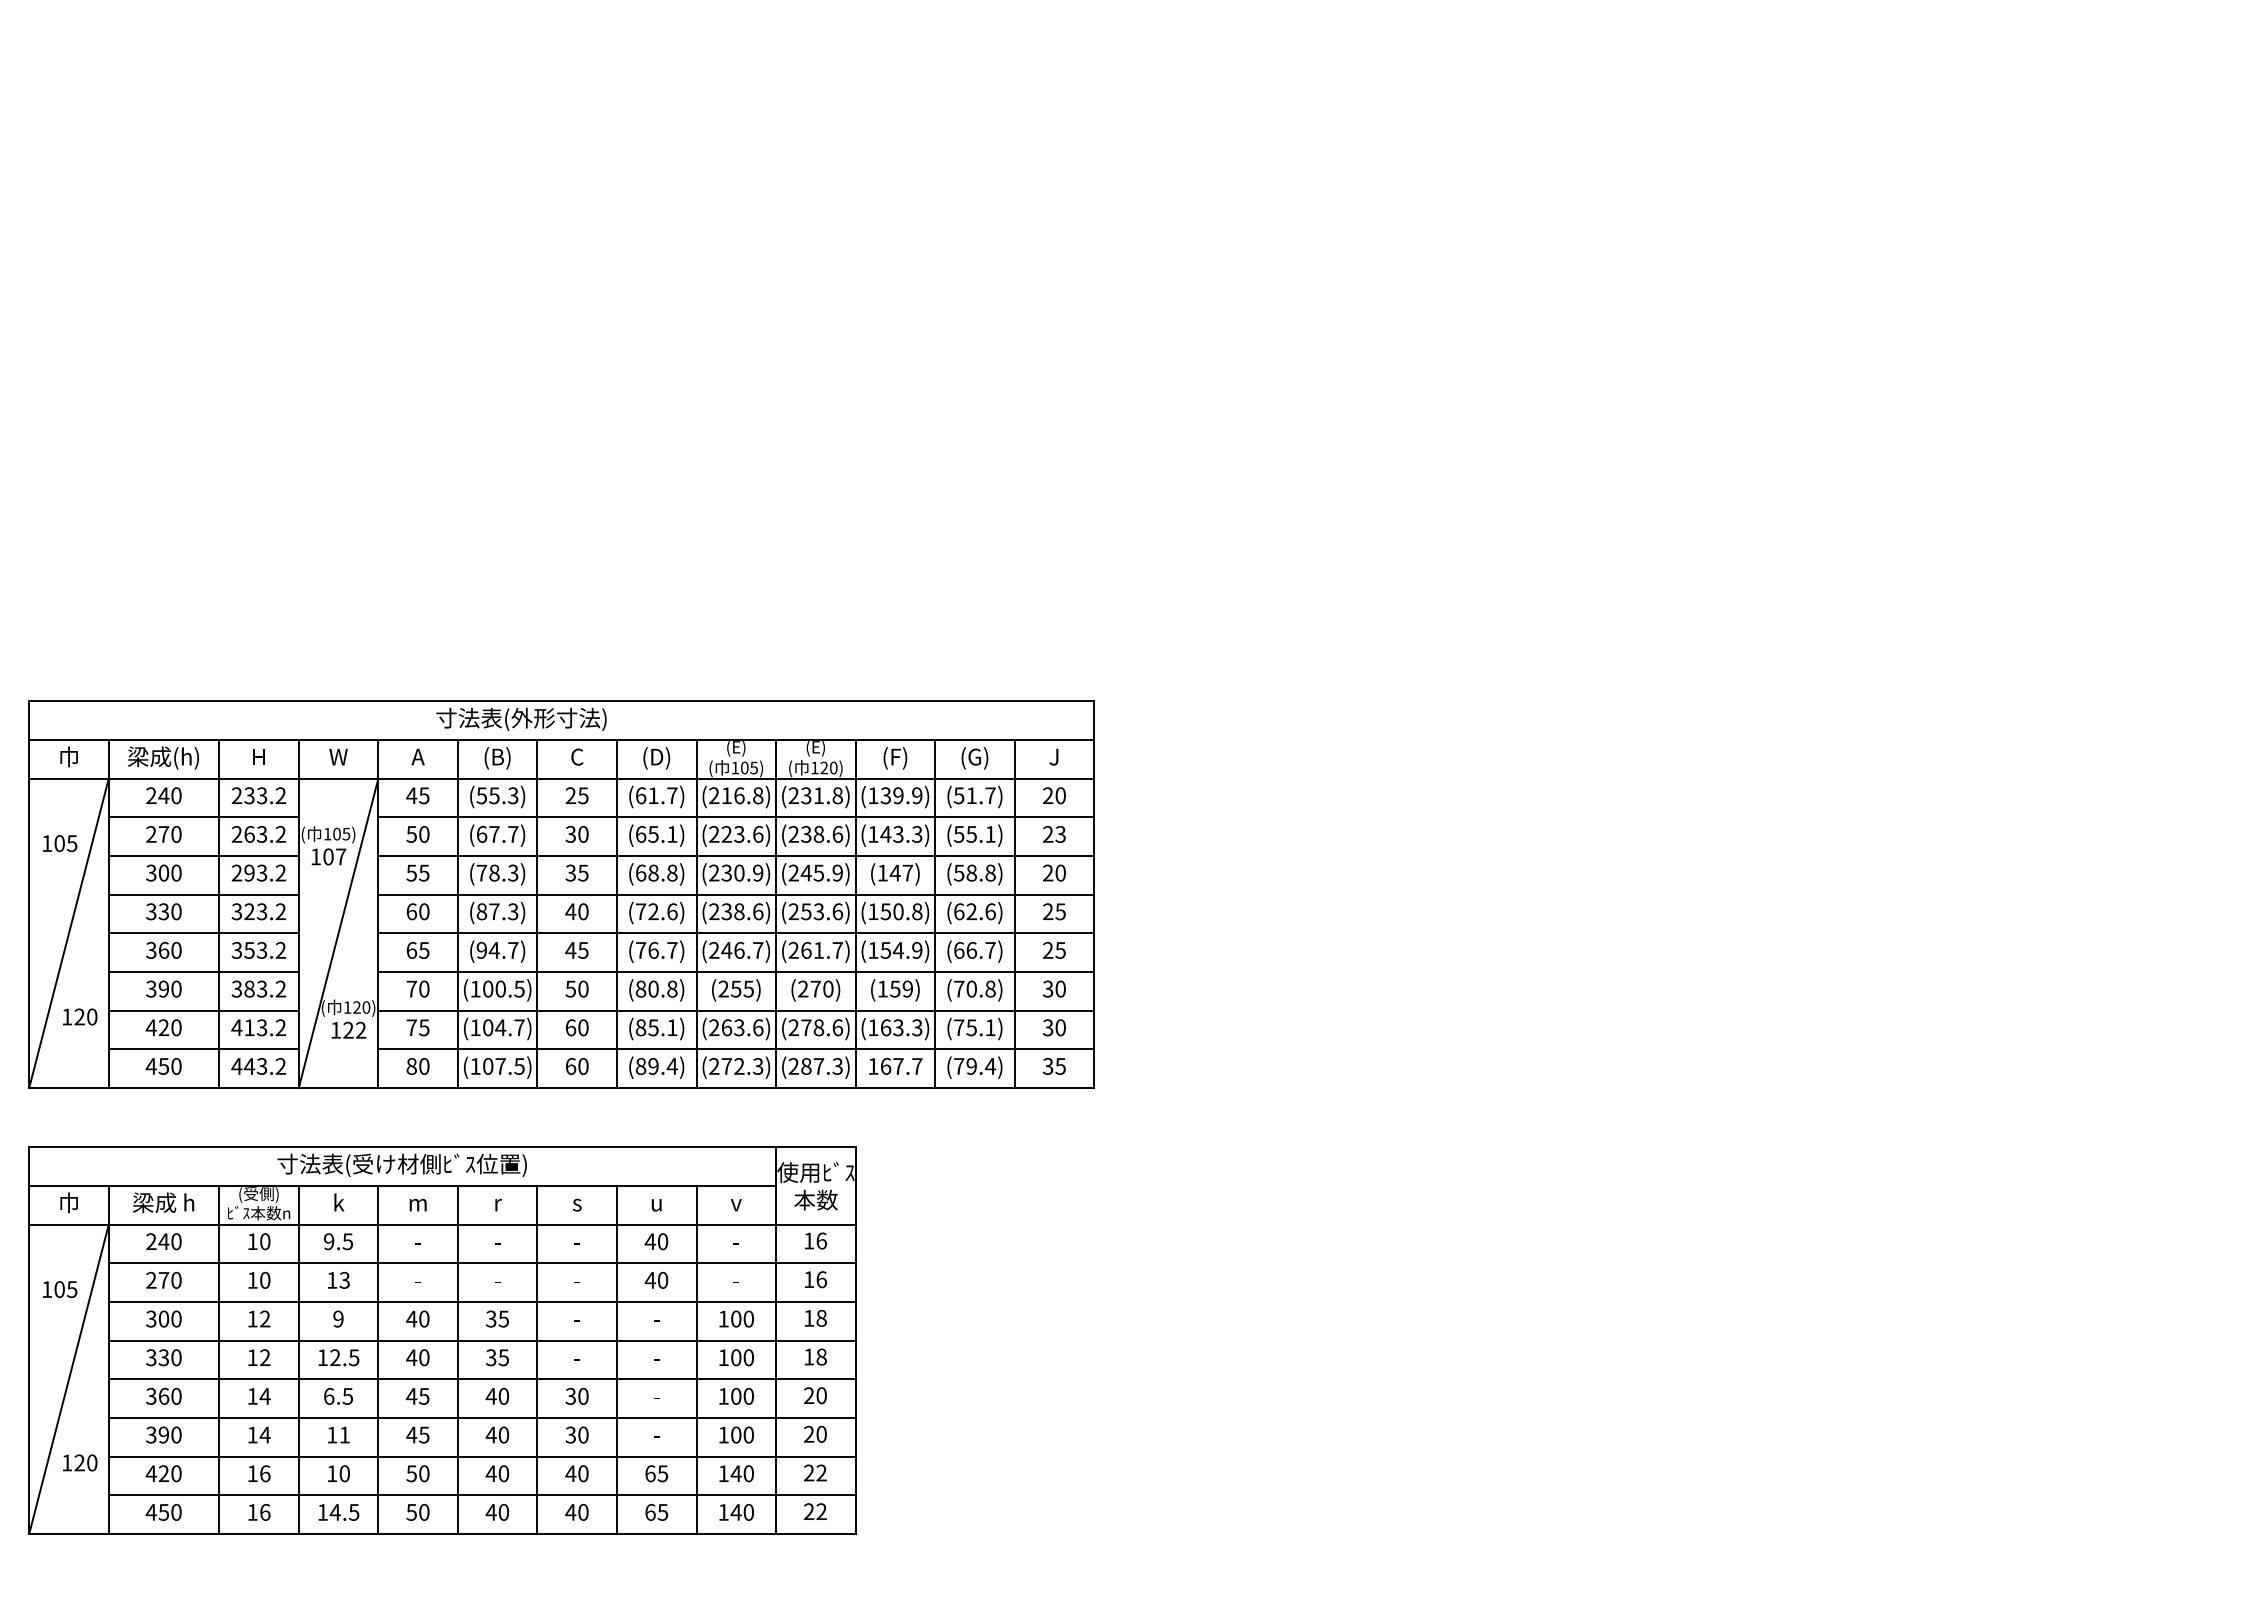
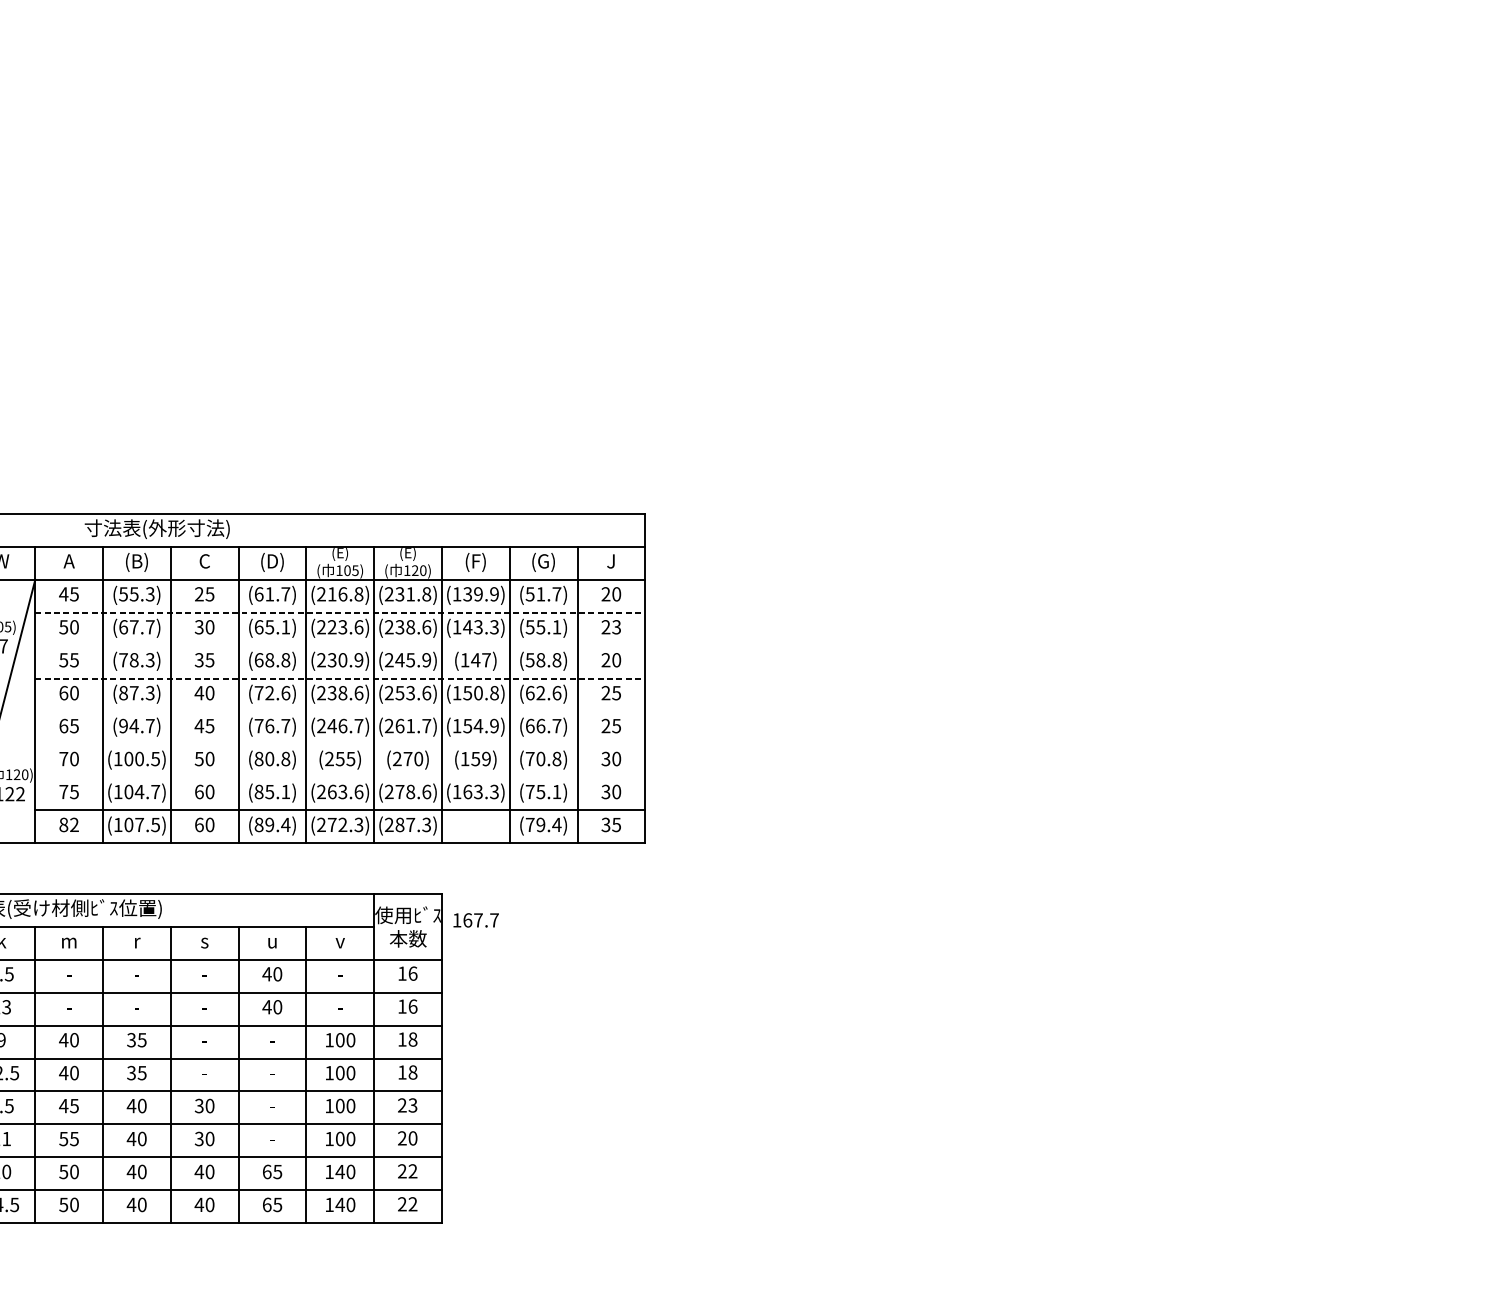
line: (736, 817) -> (340, 612), solid -> dashed
line: (736, 855) -> (340, 645), removed
line: (736, 894) -> (340, 678), solid -> dashed
line: (736, 933) -> (340, 711), removed
line: (736, 971) -> (340, 744), removed
line: (736, 1010) -> (340, 777), removed
text: (424, 1066) -> (74, 824), 80 -> 82
text: (895, 1066) -> (475, 920), moved
text: (821, 1395) -> (412, 1105), 20 -> 23
text: (411, 1434) -> (63, 1138), 45 -> 55

